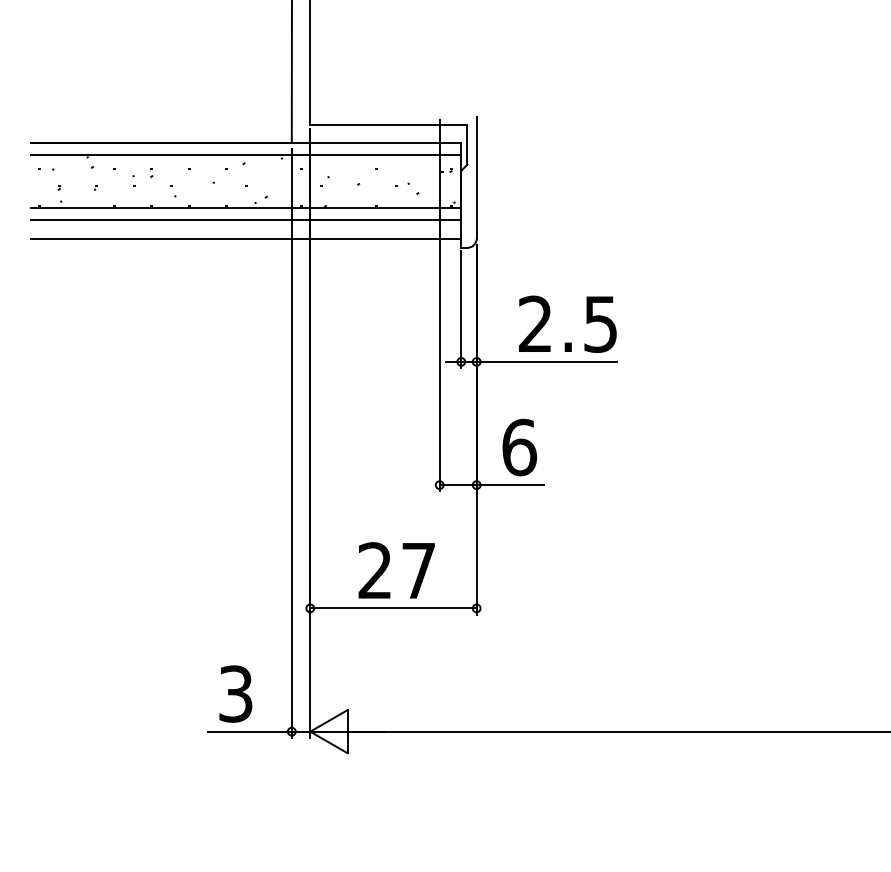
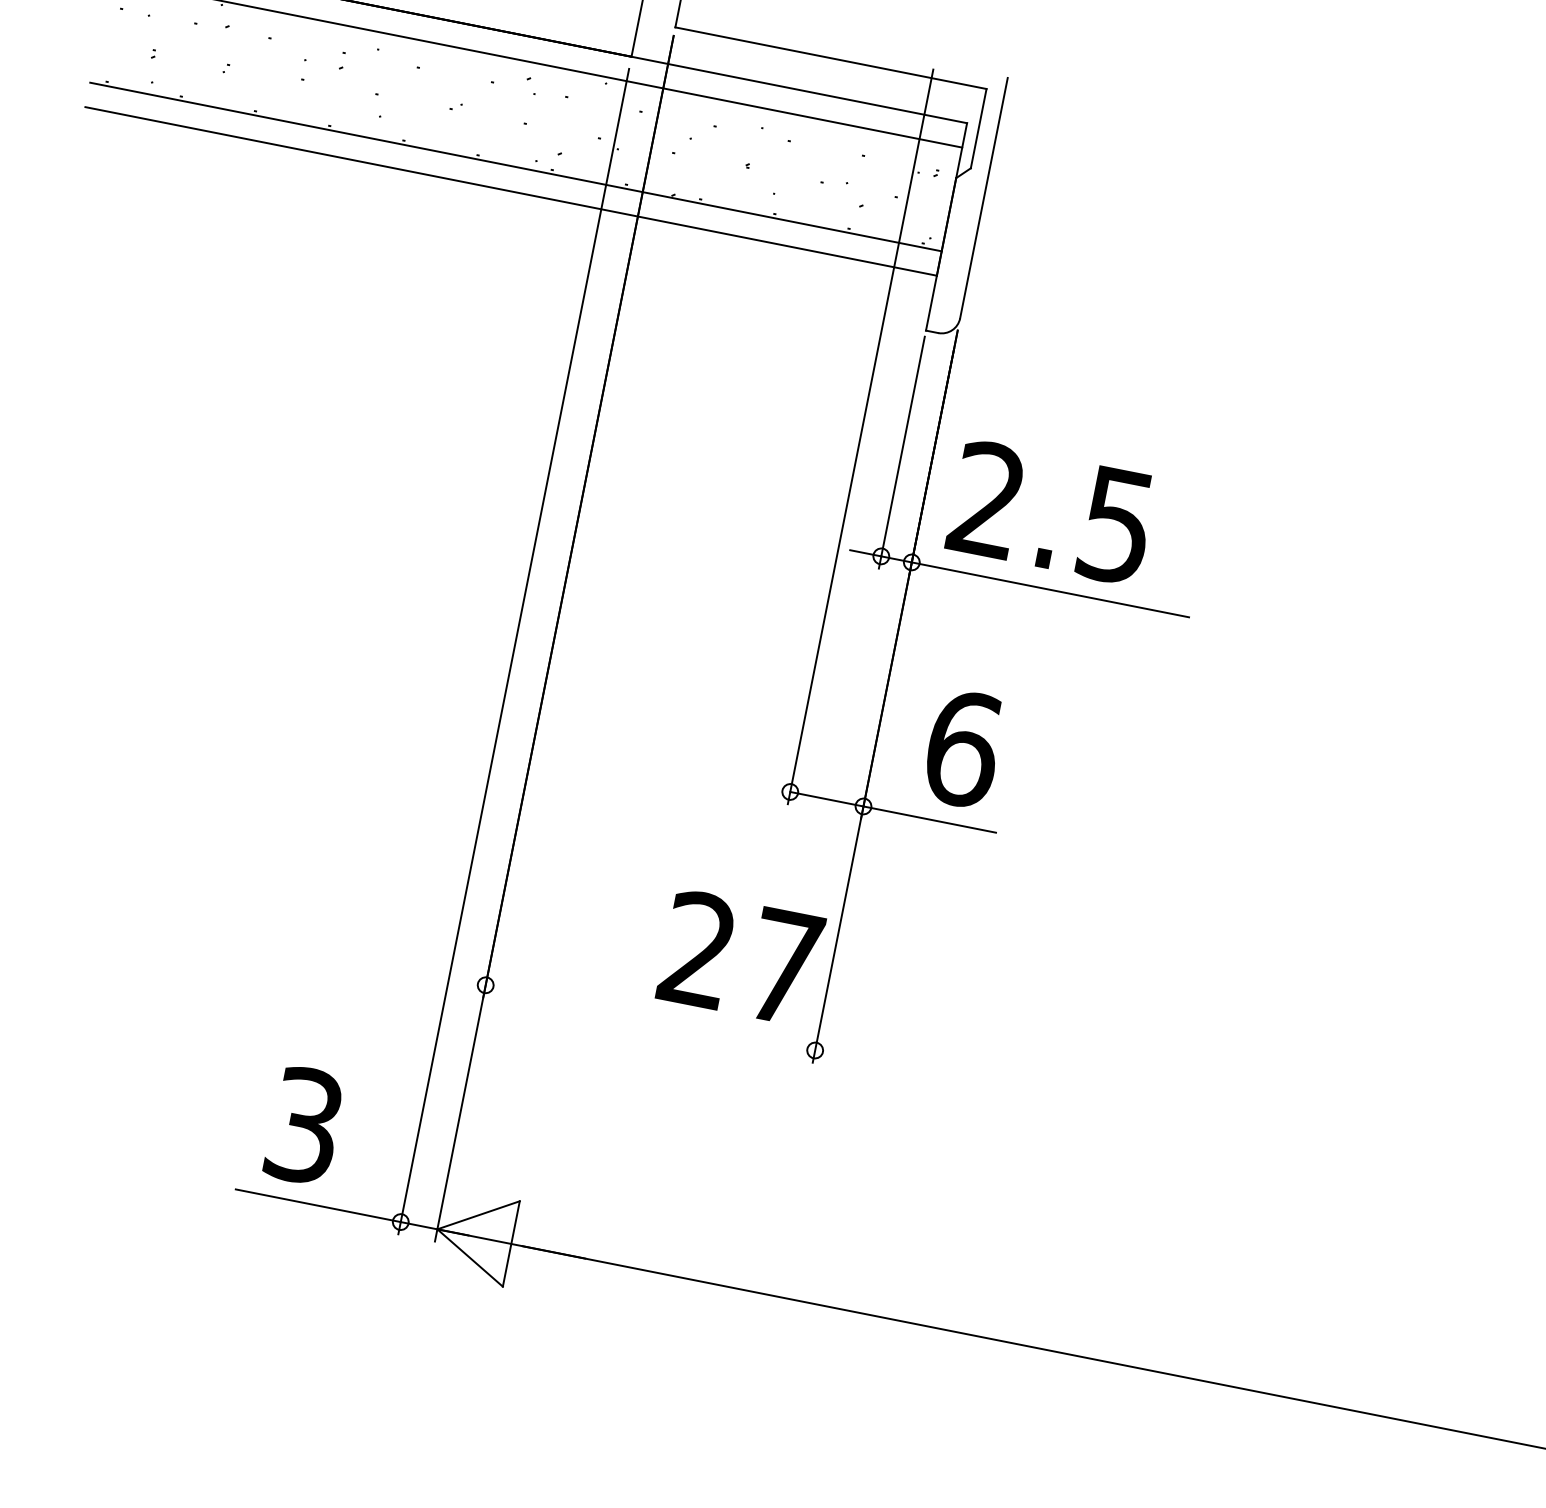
line: (246, 238) -> (504, 227), removed
text: (567, 323) -> (1051, 511), moved
text: (396, 570) -> (740, 957), moved
line: (393, 608) -> (650, 1018), removed

